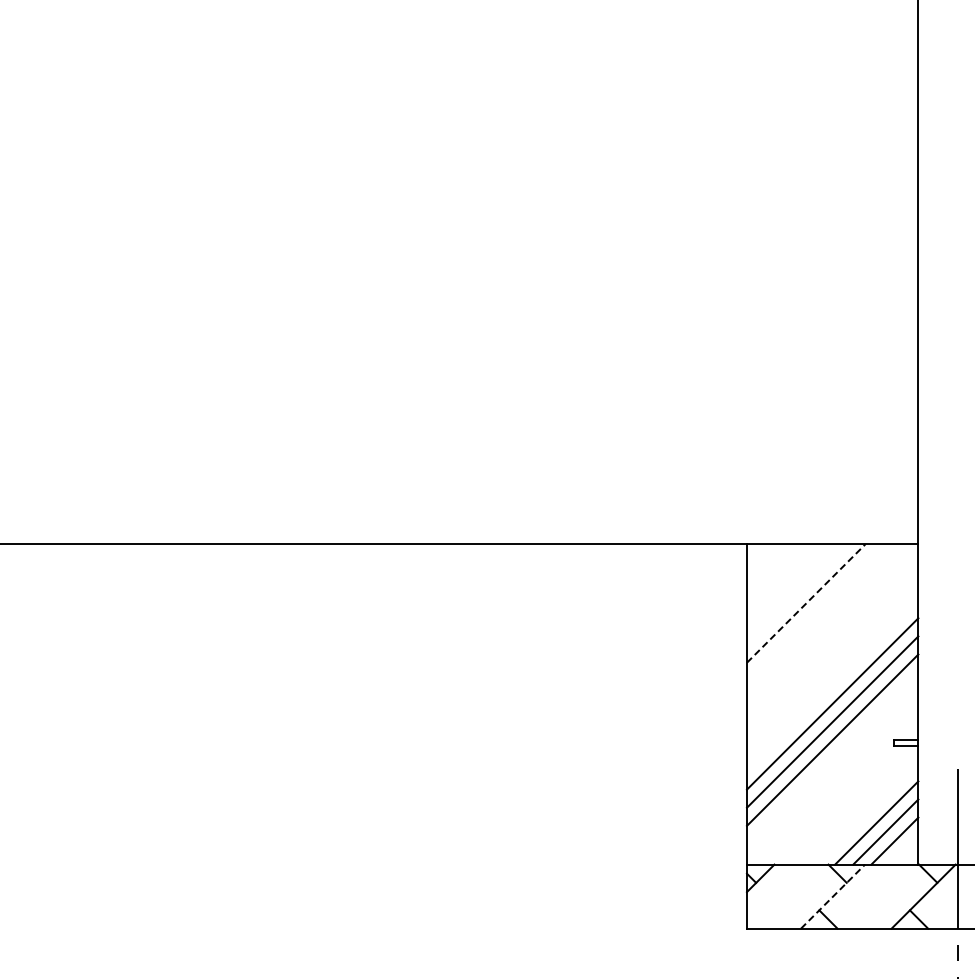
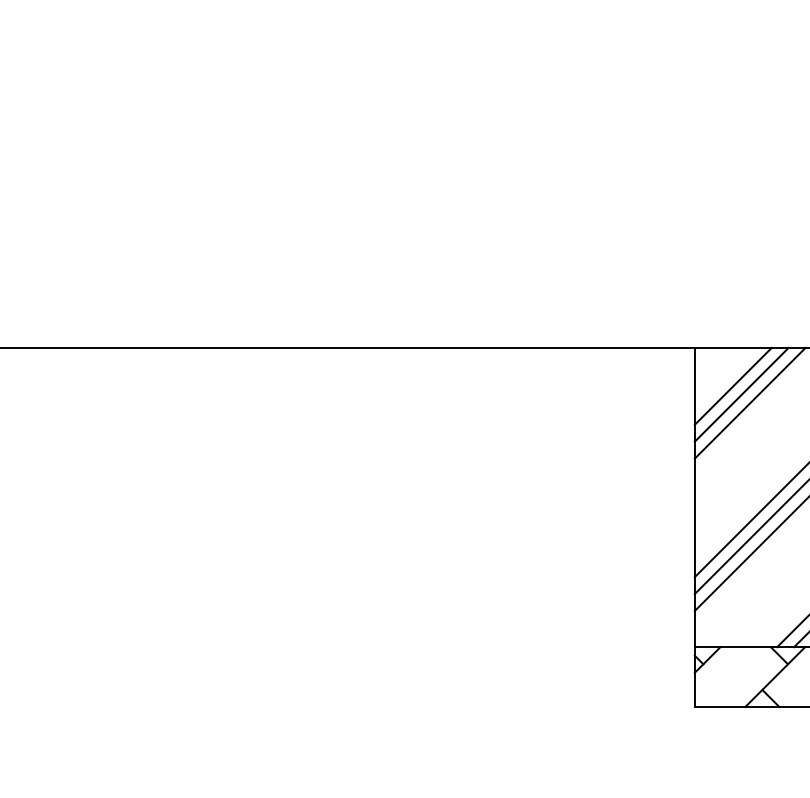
line: (787, 585) -> (732, 386), added
line: (796, 594) -> (741, 394), added
line: (806, 603) -> (750, 403), dashed -> solid
line: (833, 896) -> (775, 676), dashed -> solid

